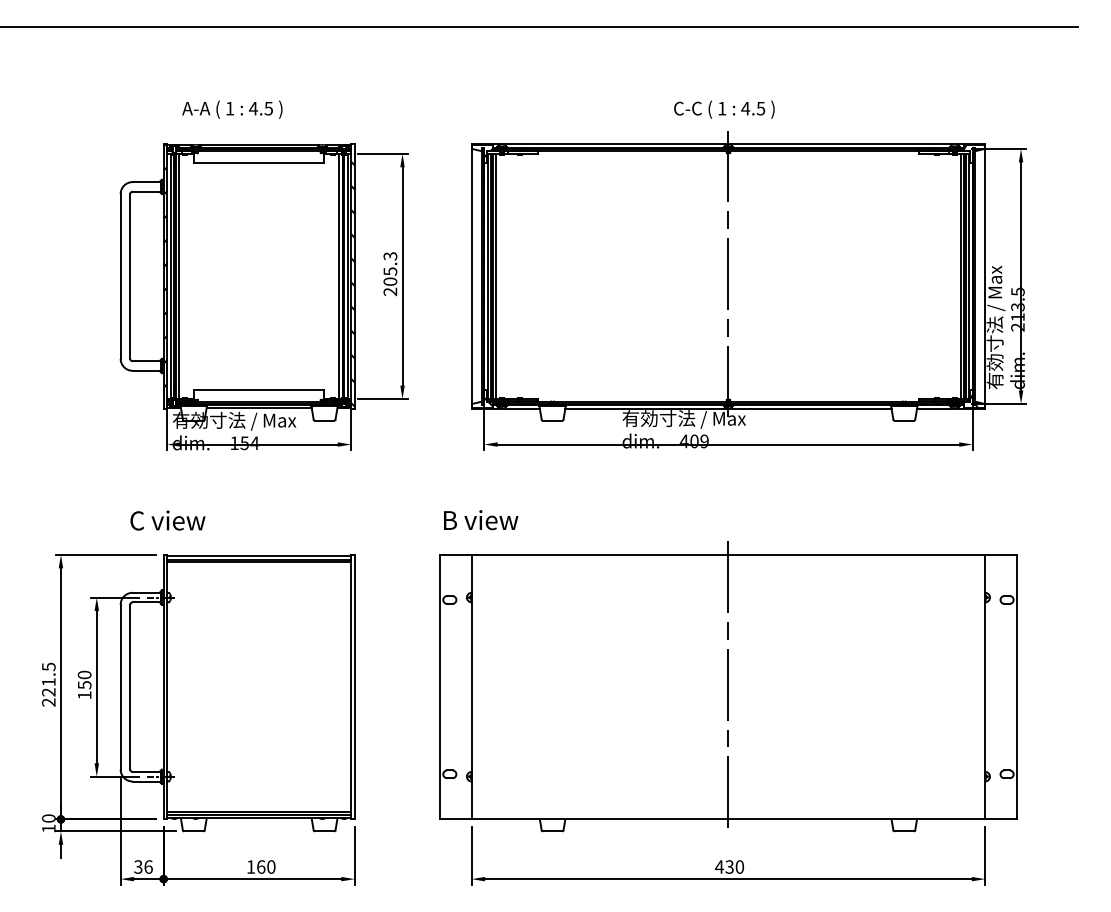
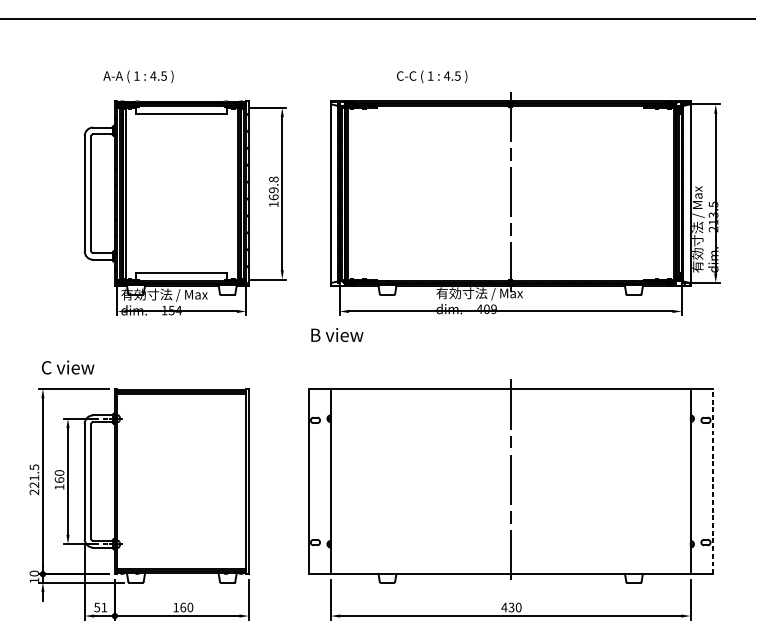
text: (232, 109) -> (138, 76), moved
text: (724, 109) -> (432, 76), moved
text: (390, 274) -> (273, 192), 205.3 -> 169.8
text: (167, 520) -> (67, 367), moved
text: (481, 520) -> (337, 335), moved
text: (84, 684) -> (59, 479), 150 -> 160
line: (1016, 686) -> (712, 481), solid -> dashed
text: (143, 866) -> (100, 607), 36 -> 51

